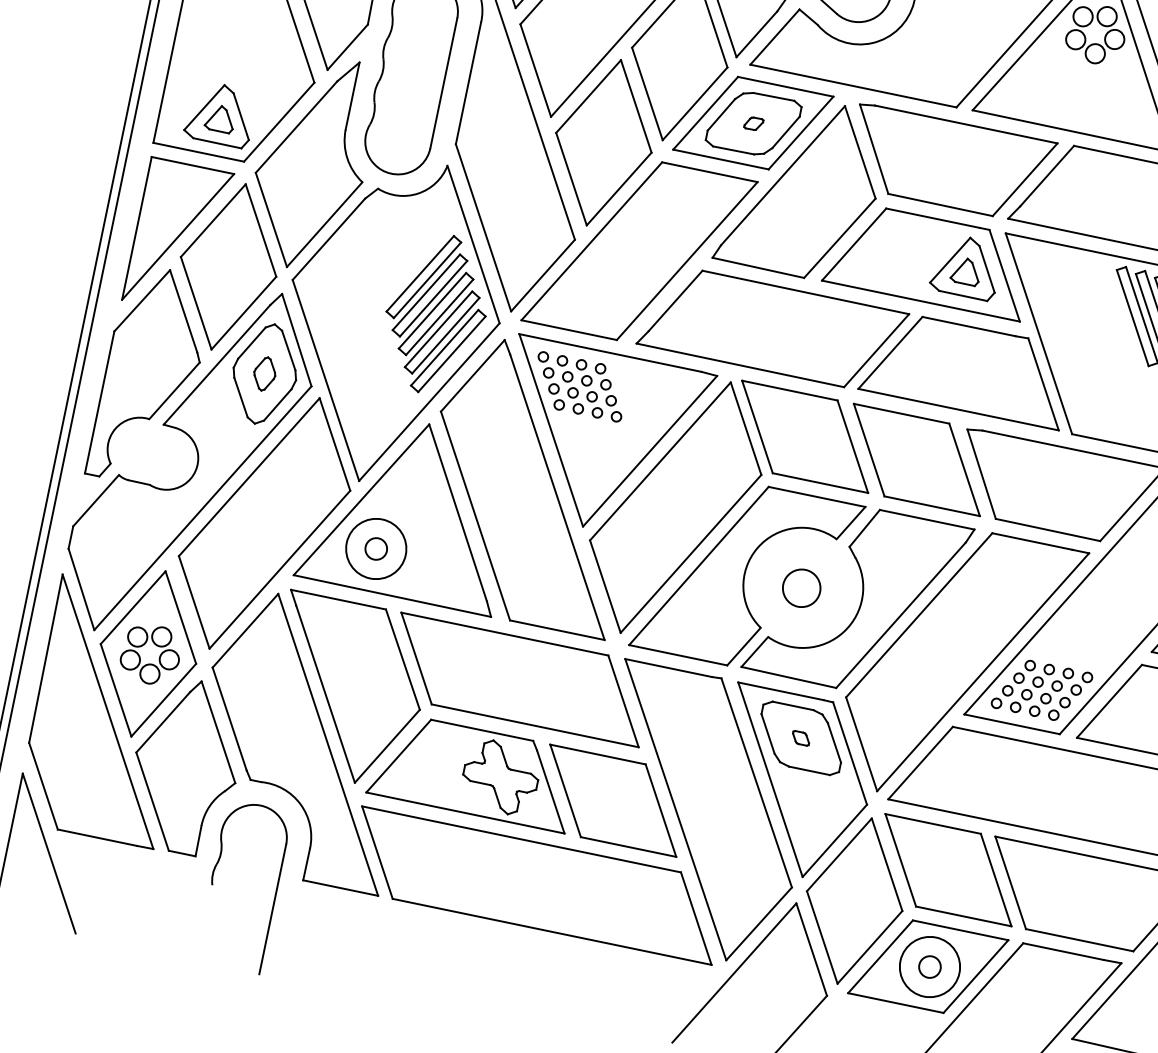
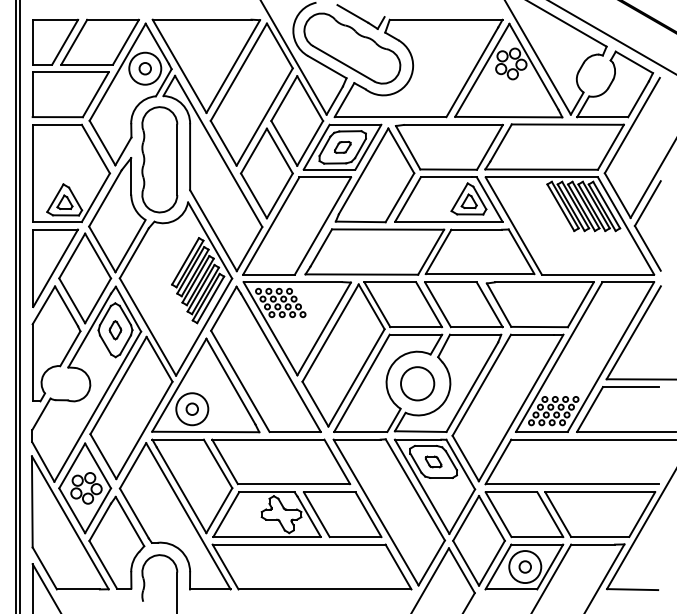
part: (753, 123) -> (342, 147), size x1.67
circle: (801, 587) -> (417, 383), size x1.67
part: (801, 737) -> (433, 461), size x1.67

